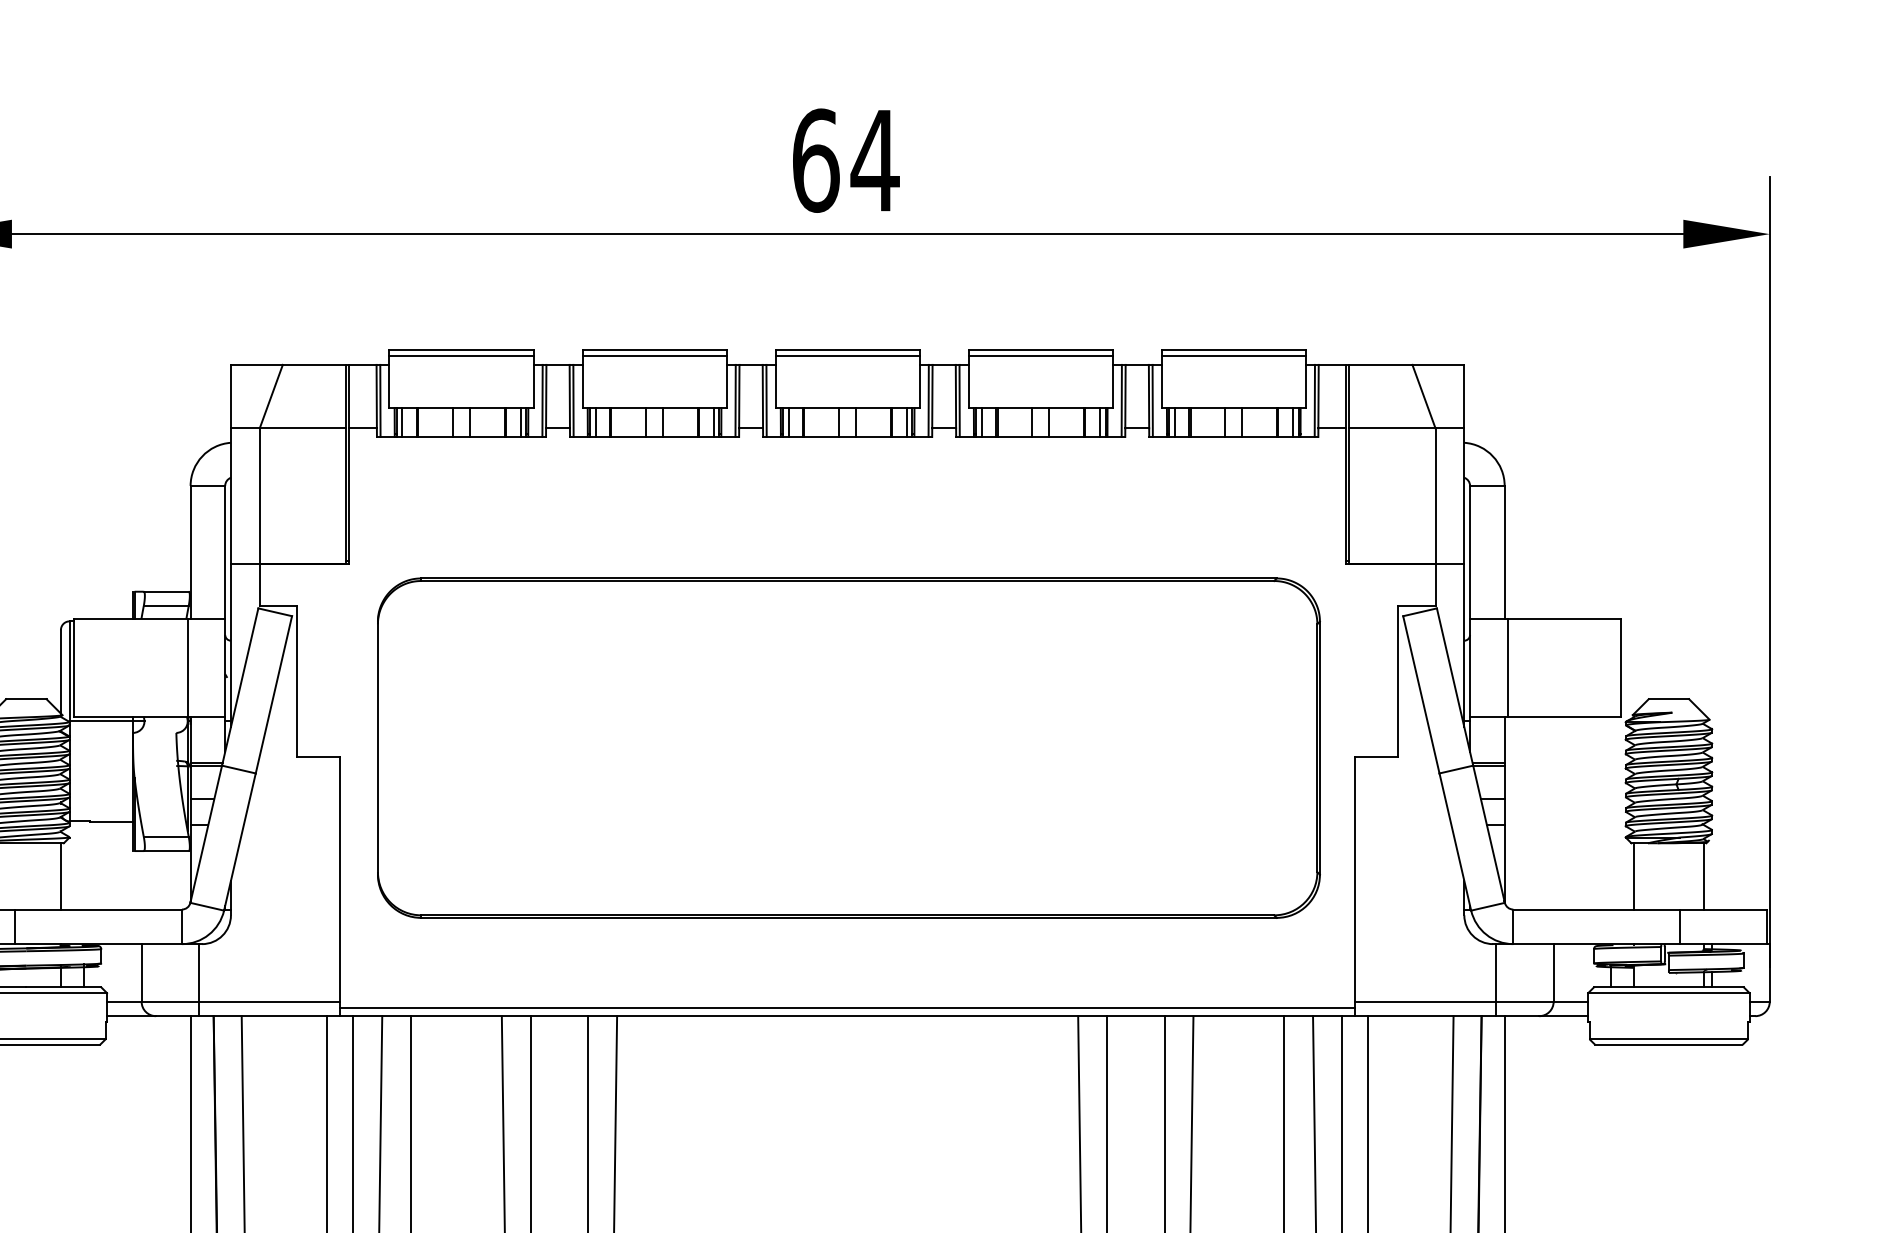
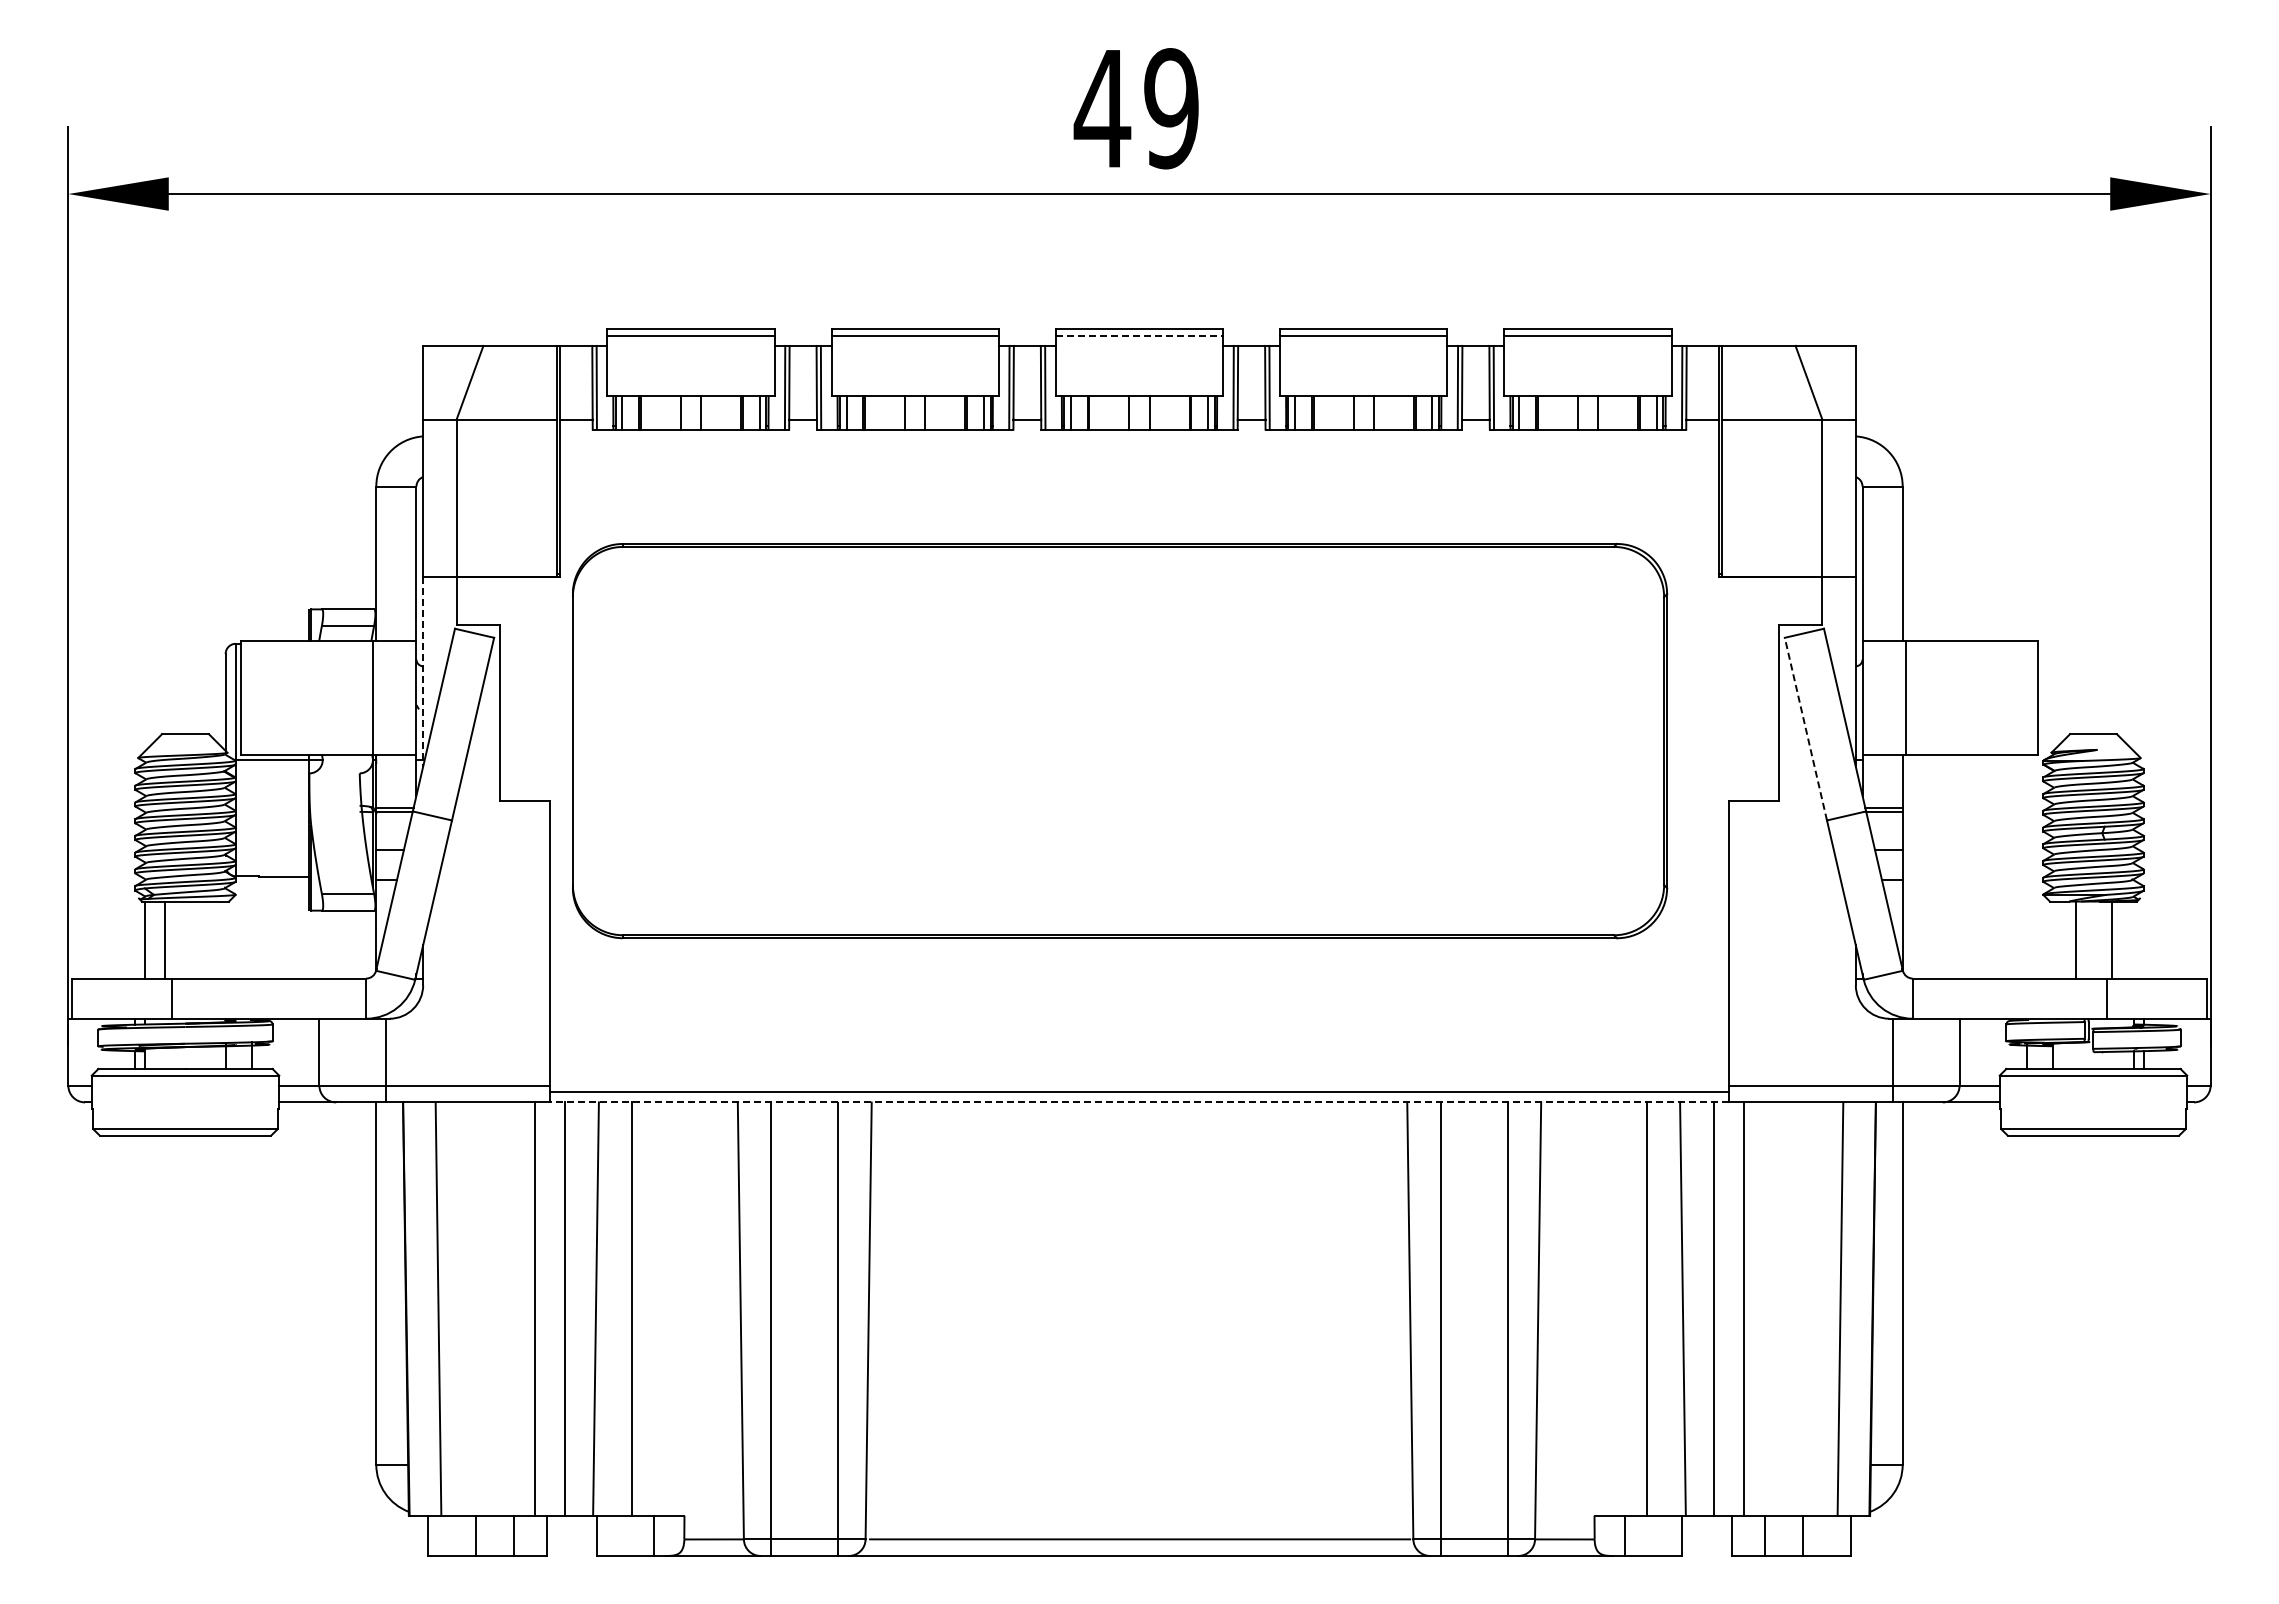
text: (845, 160) -> (1136, 108), 64 -> 49
line: (847, 355) -> (1139, 335), solid -> dashed
line: (231, 645) -> (423, 671), solid -> dashed
line: (1421, 695) -> (1805, 729), solid -> dashed
part: (849, 748) -> (1120, 741), moved
line: (60, 875) -> (164, 939), moved
line: (1634, 875) -> (2112, 939), moved
line: (1703, 875) -> (2075, 939), moved
line: (847, 1016) -> (1139, 1102), solid -> dashed

